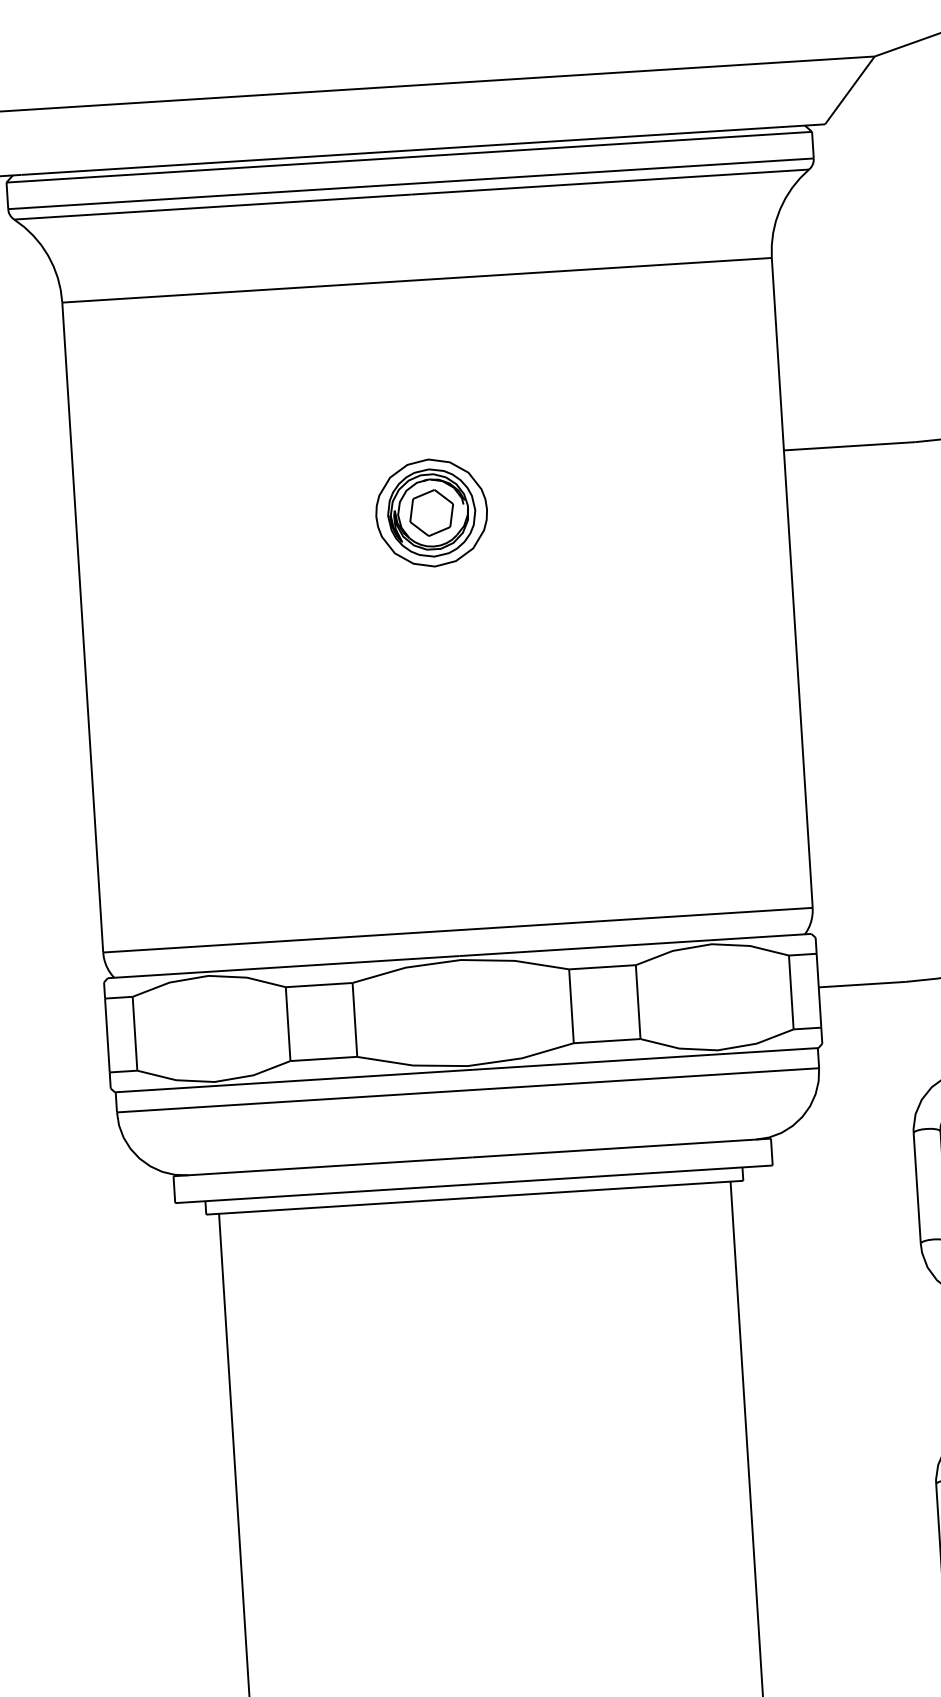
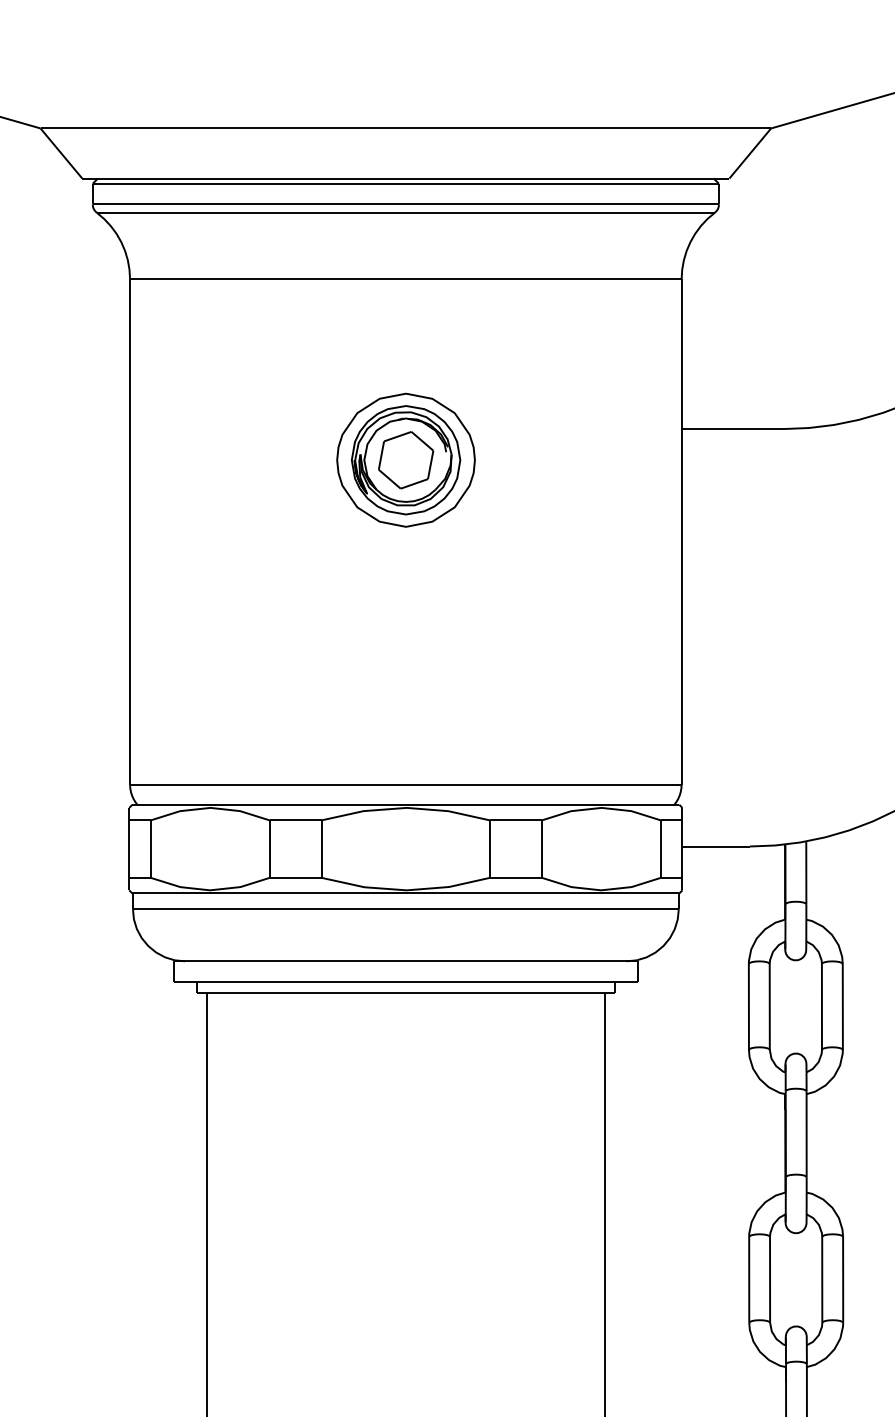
part: (431, 513) -> (405, 460), size x1.6

